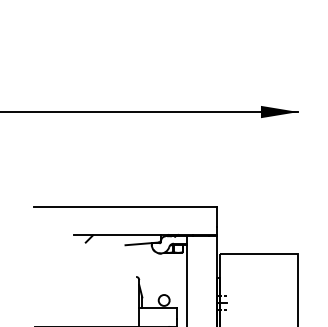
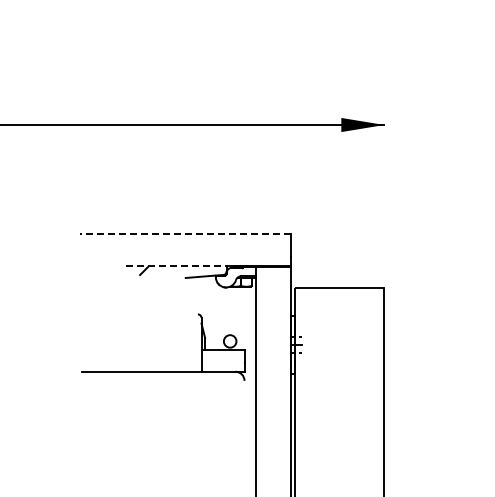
line: (125, 206) -> (185, 233), solid -> dashed
line: (117, 234) -> (176, 265), solid -> dashed

